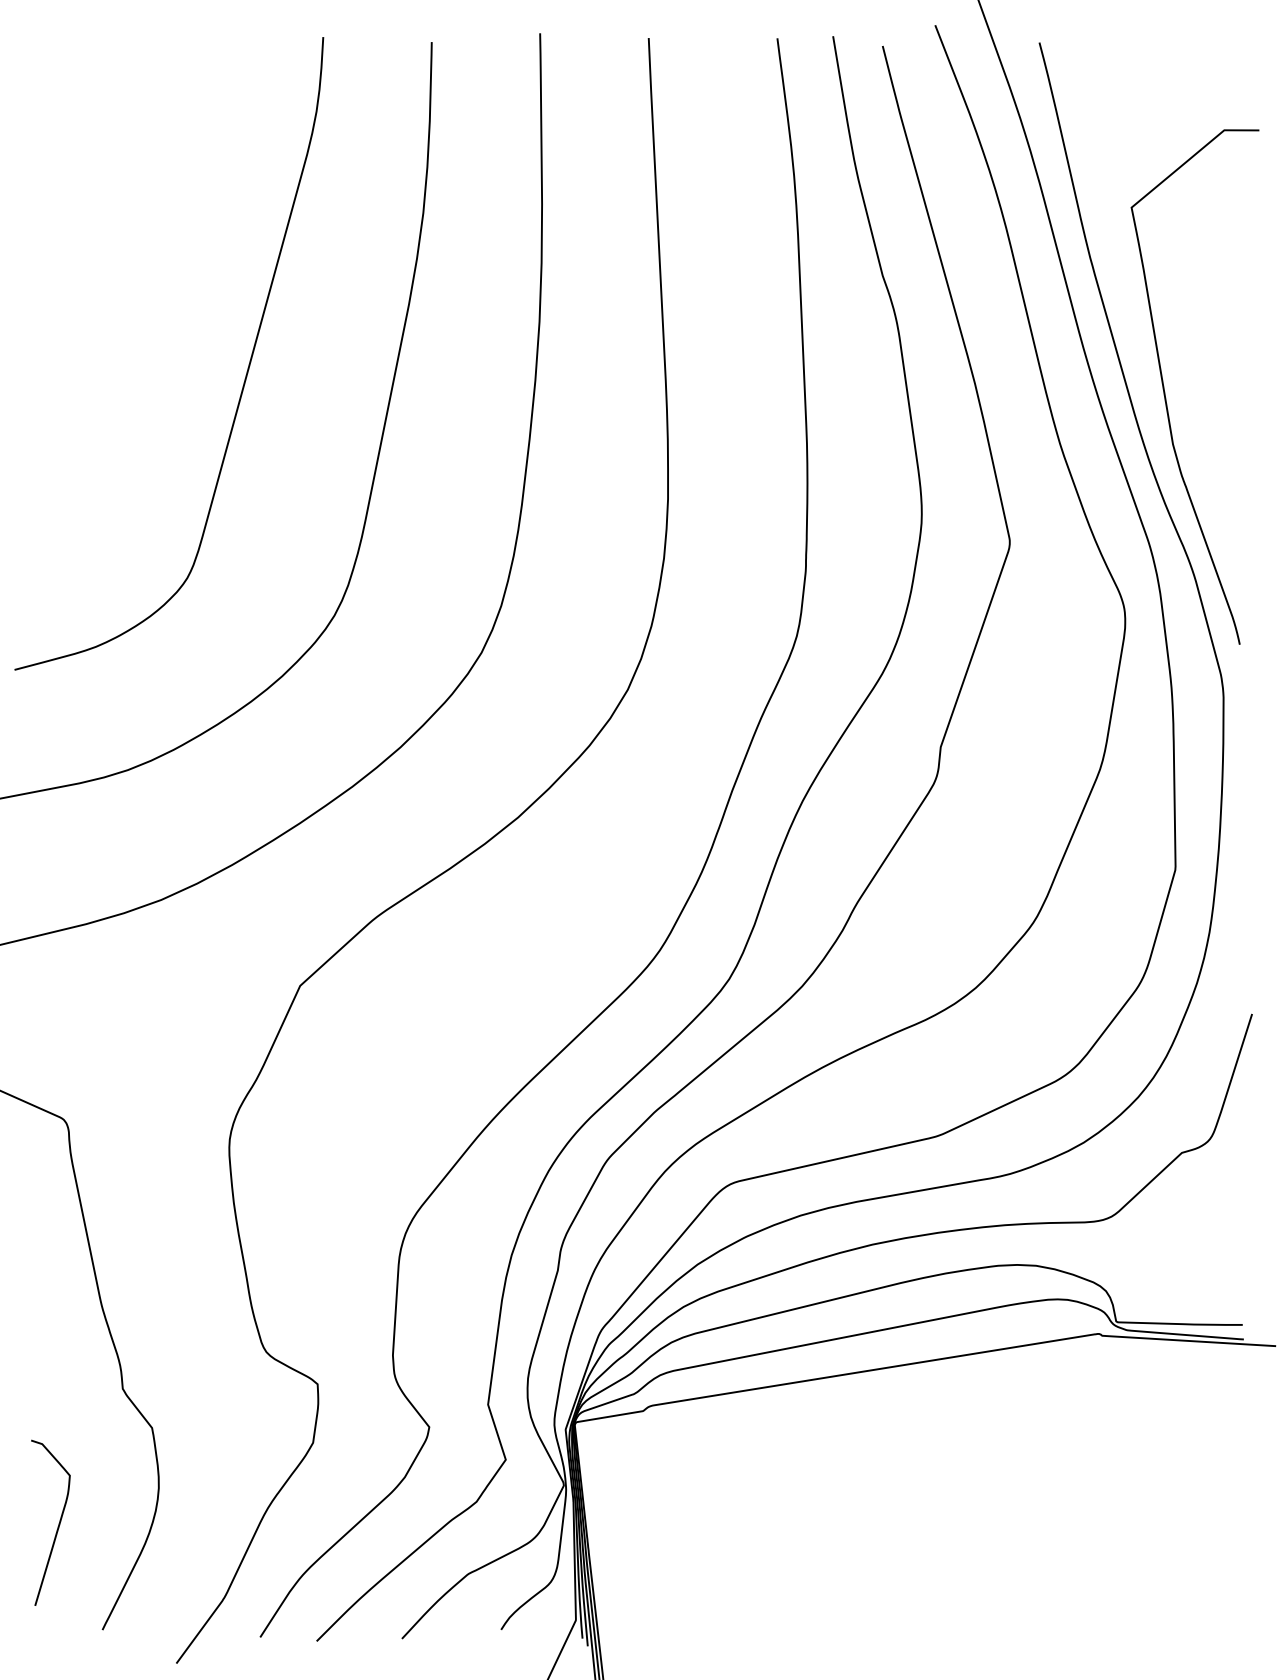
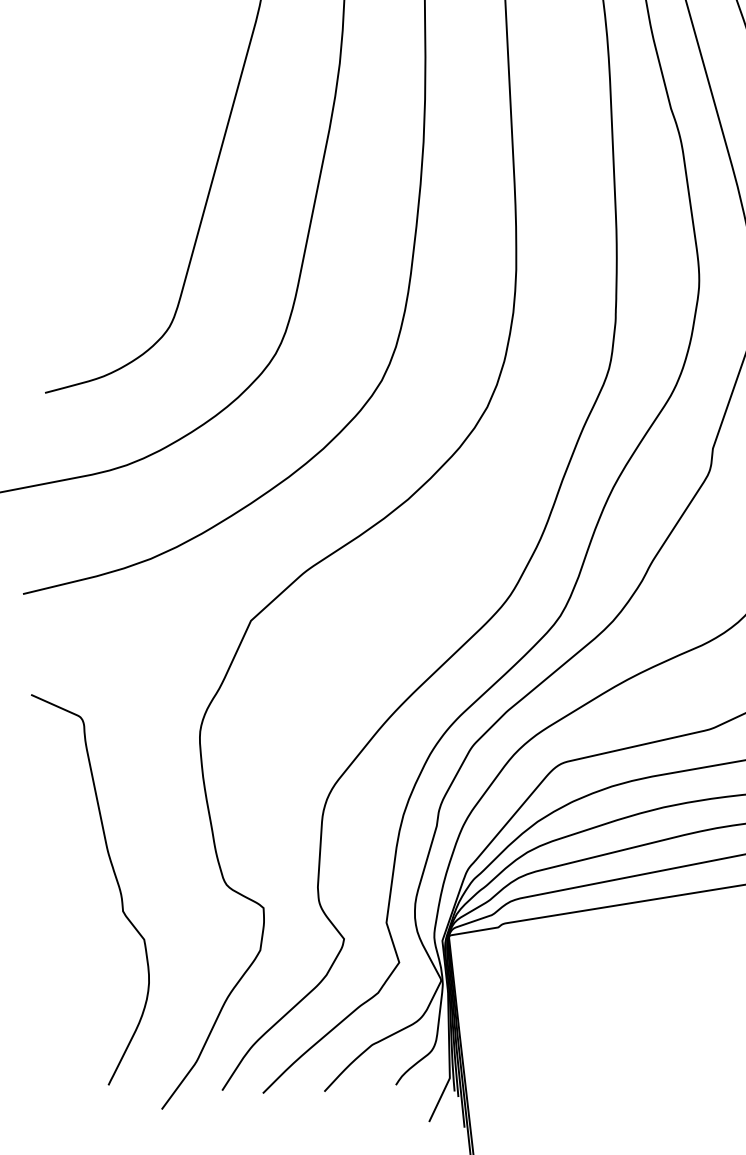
curve: (58, 1523) -> (76, 1008), removed

